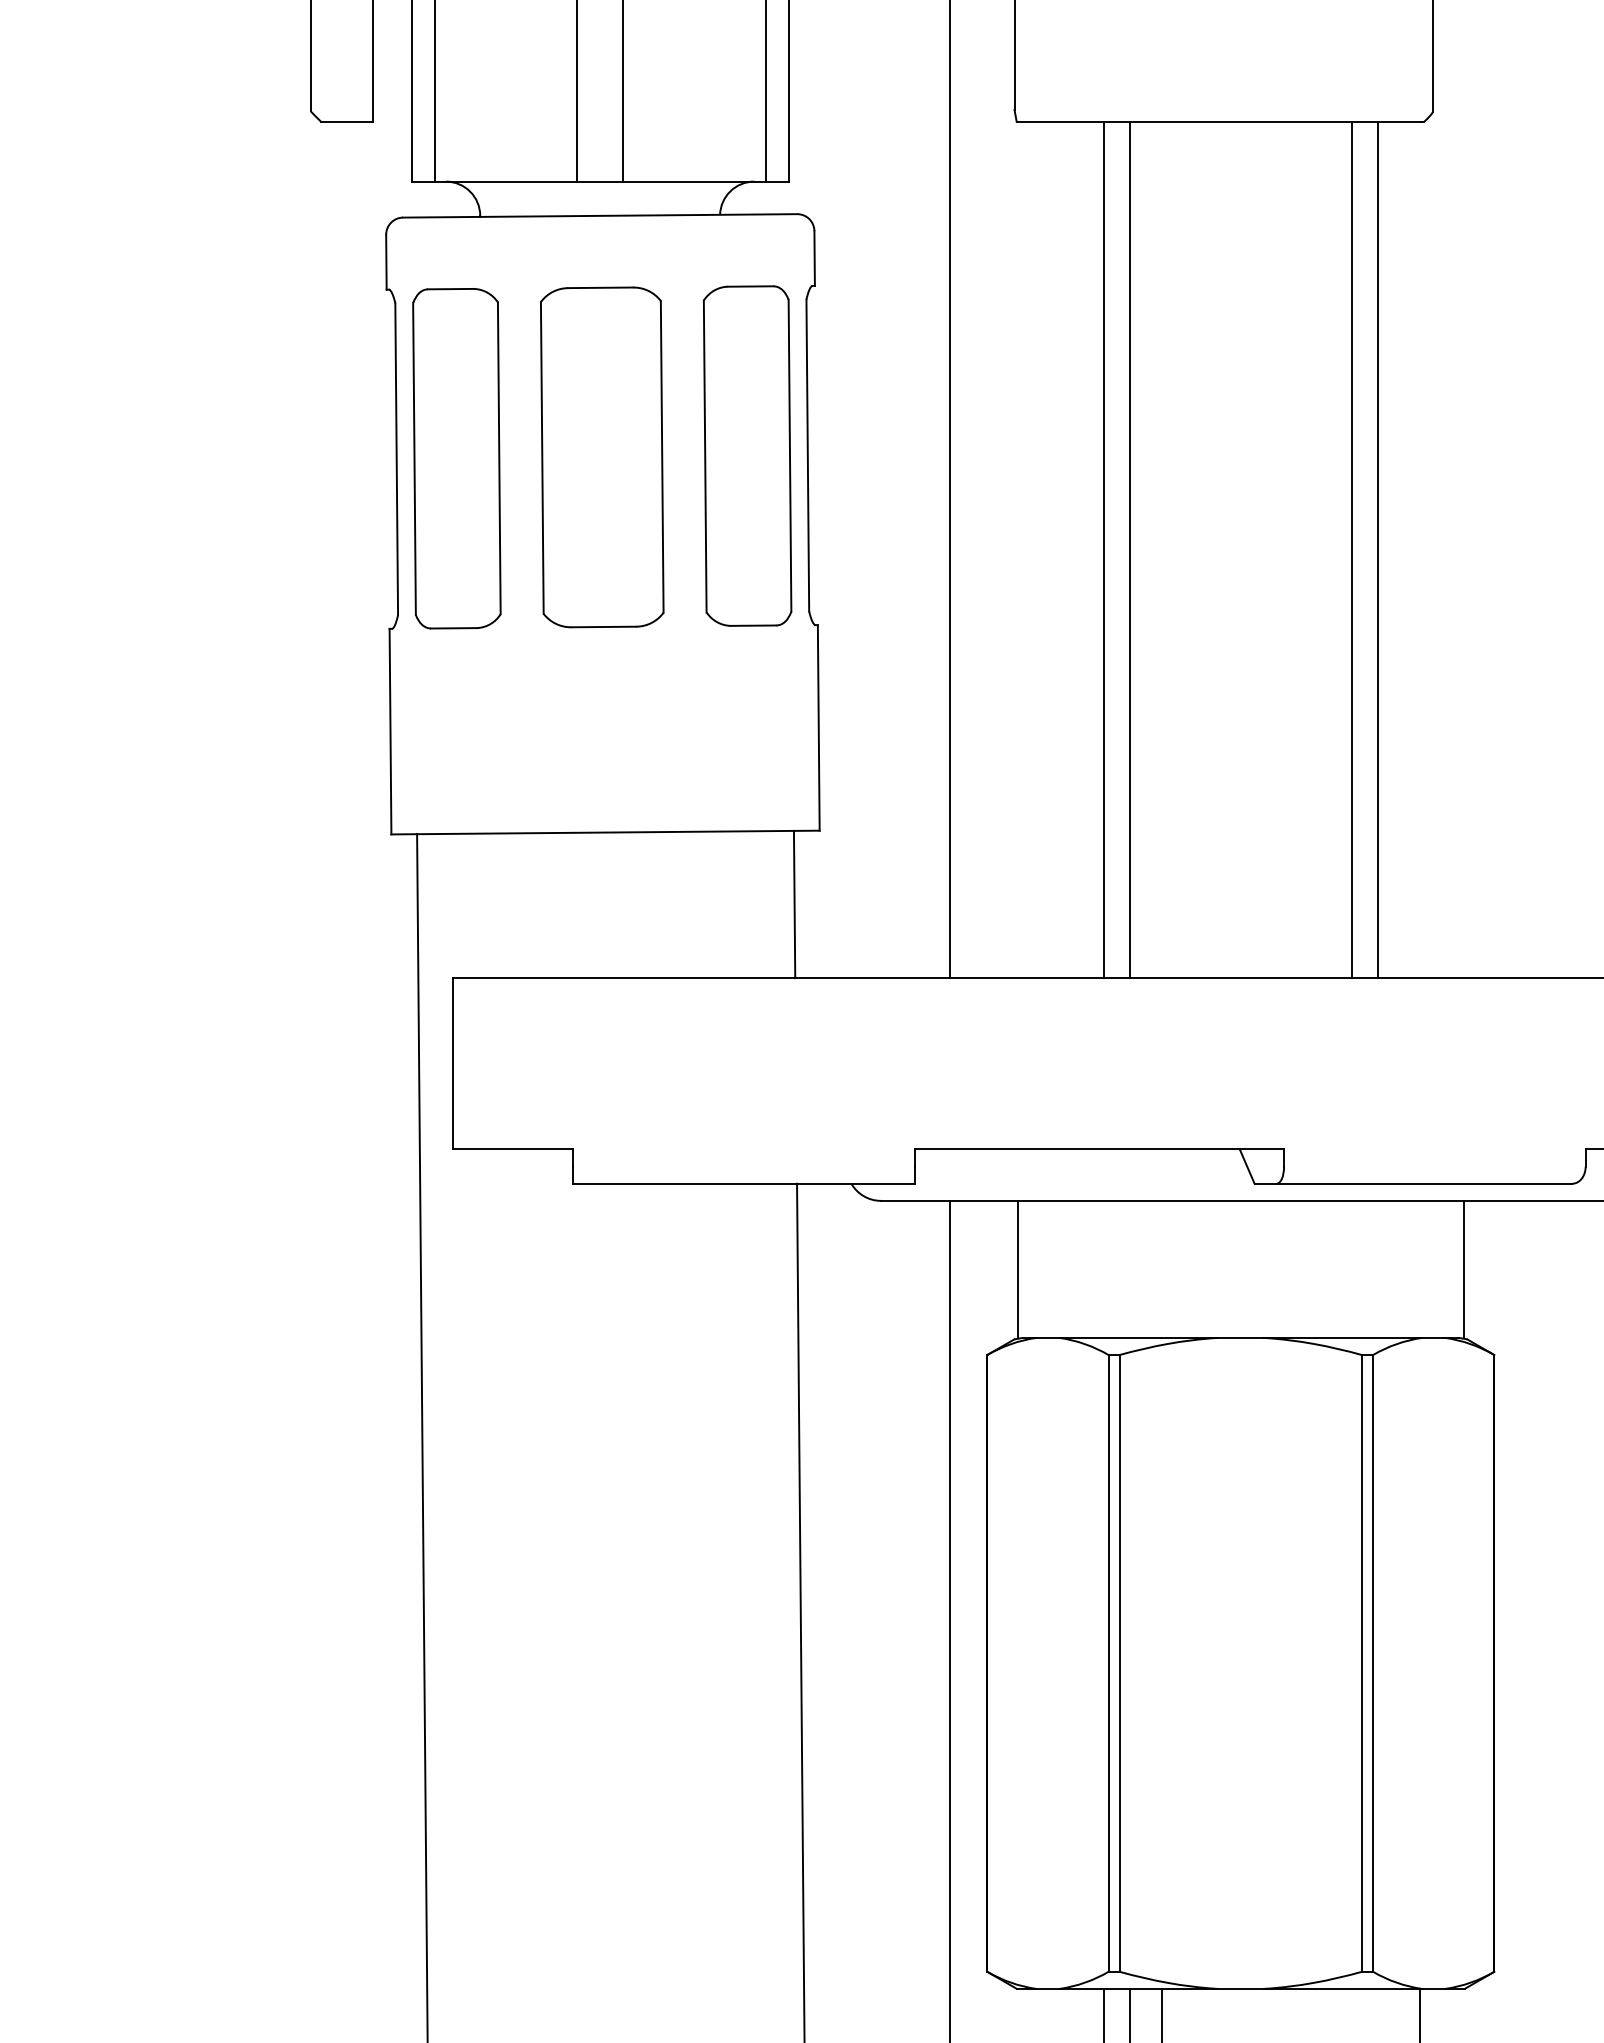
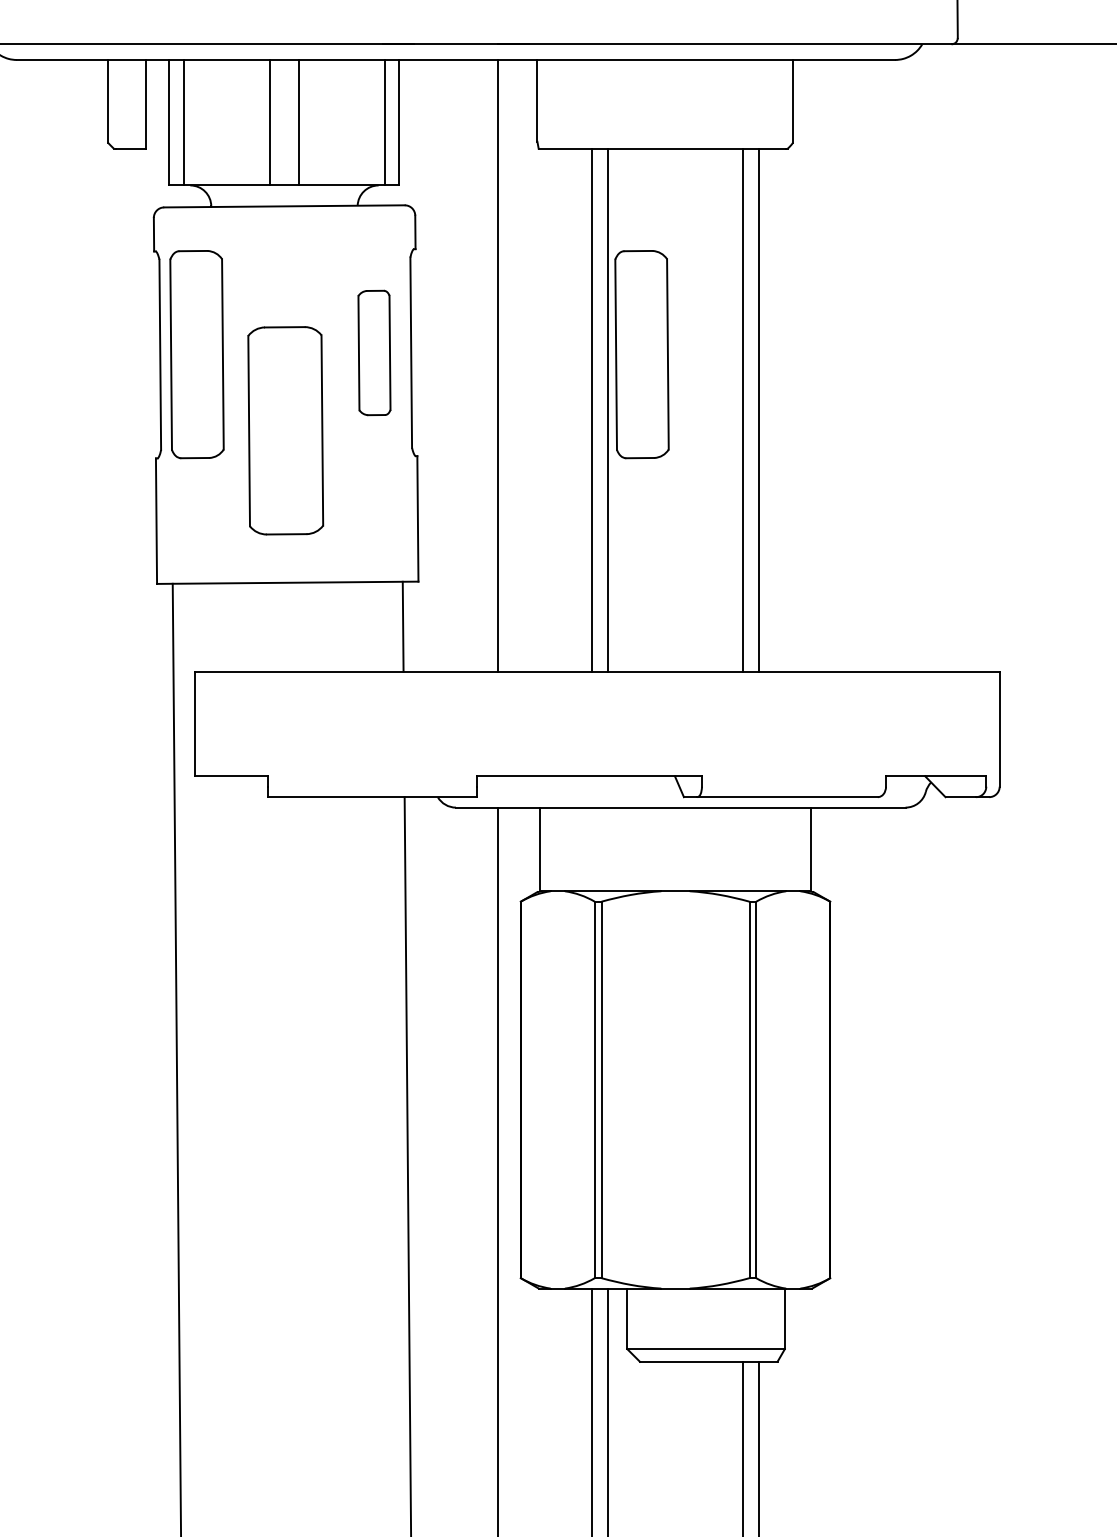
part: (747, 455) -> (374, 352), size x0.6
part: (601, 456) -> (285, 430), moved
part: (1185, 458) -> (641, 354), added

